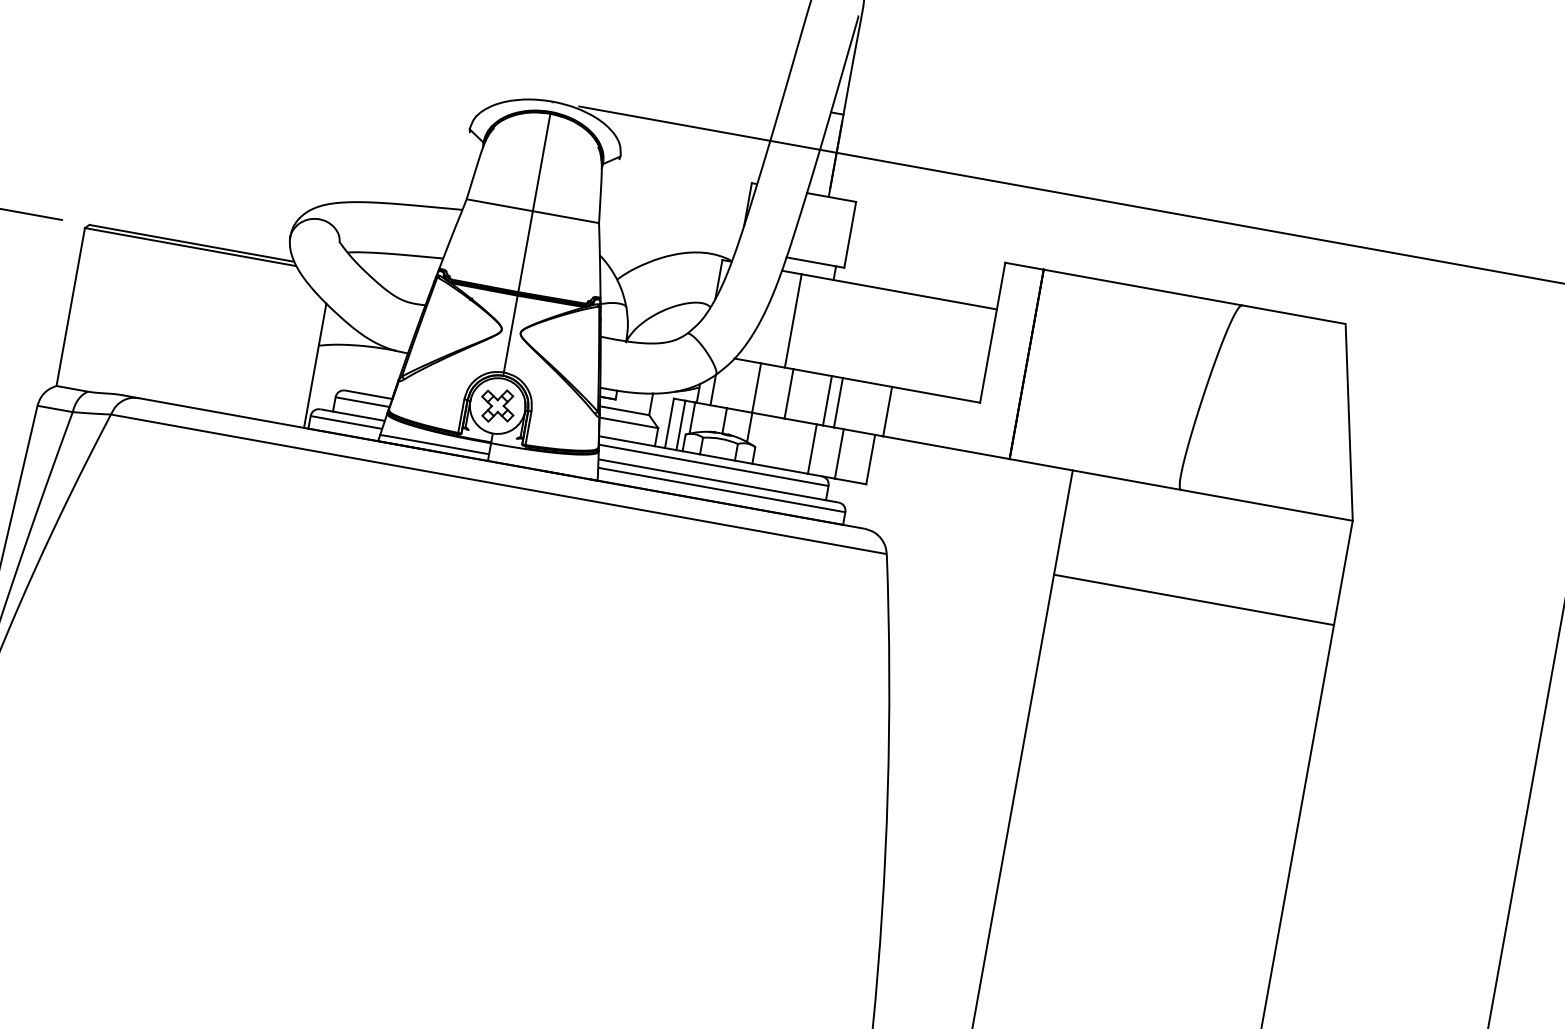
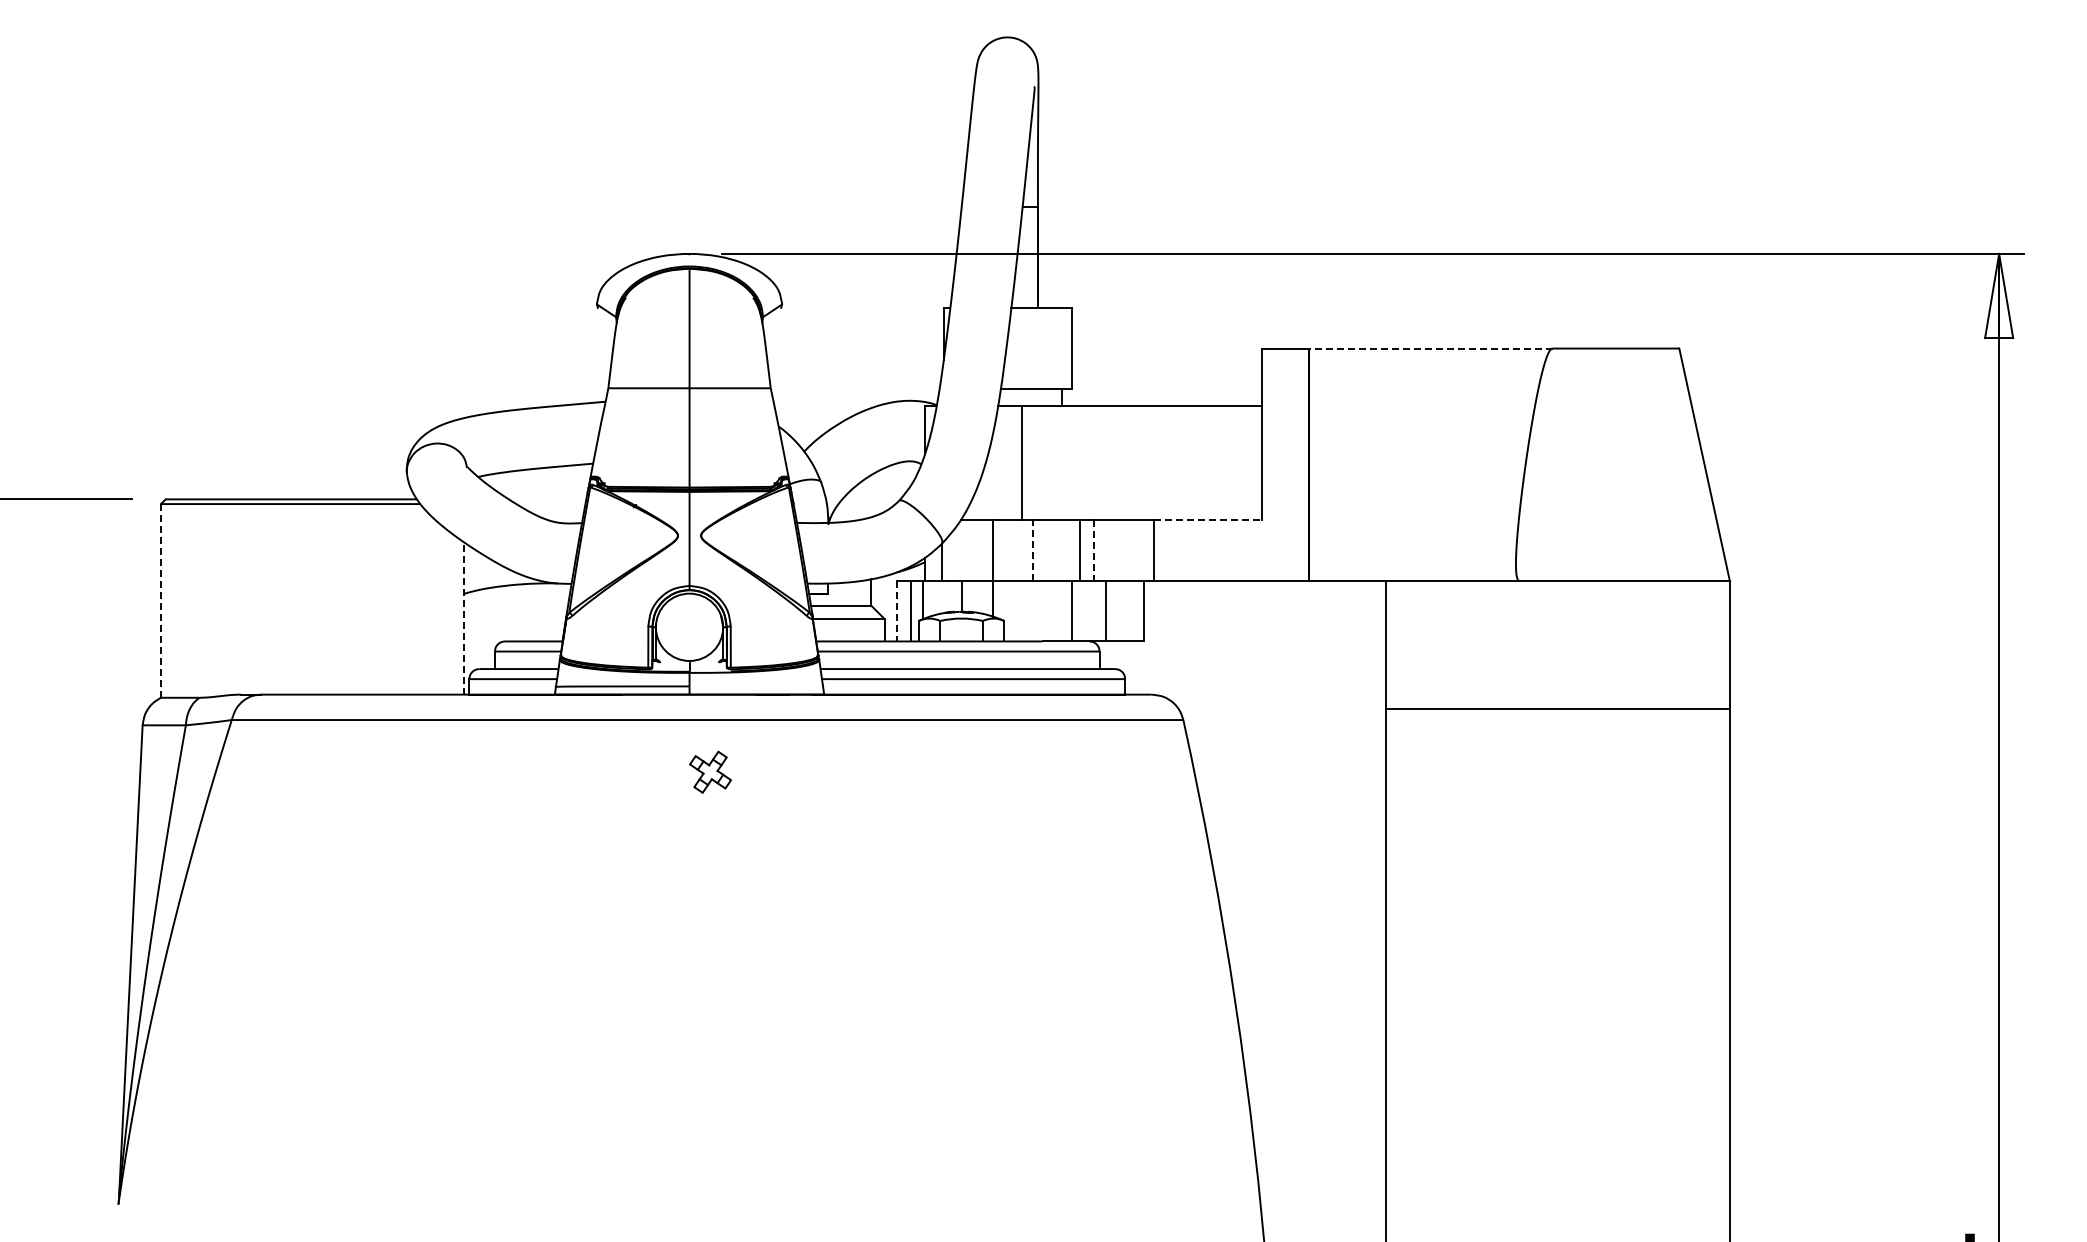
line: (1142, 287) -> (1430, 348), solid -> dashed
line: (71, 306) -> (161, 600), solid -> dashed
line: (314, 364) -> (463, 617), solid -> dashed
line: (788, 393) -> (1032, 550), solid -> dashed
line: (935, 394) -> (1207, 520), solid -> dashed
line: (838, 403) -> (1093, 551), solid -> dashed
part: (497, 405) -> (710, 771), moved
line: (669, 423) -> (897, 611), solid -> dashed

